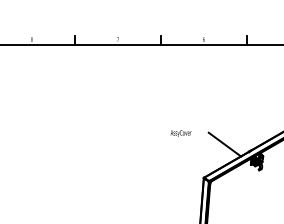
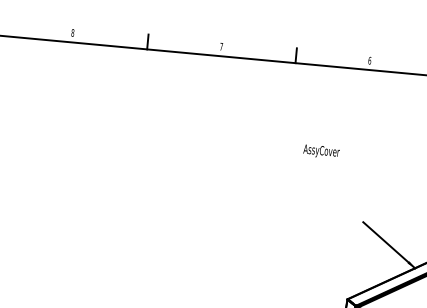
text: (180, 133) -> (320, 151), moved

